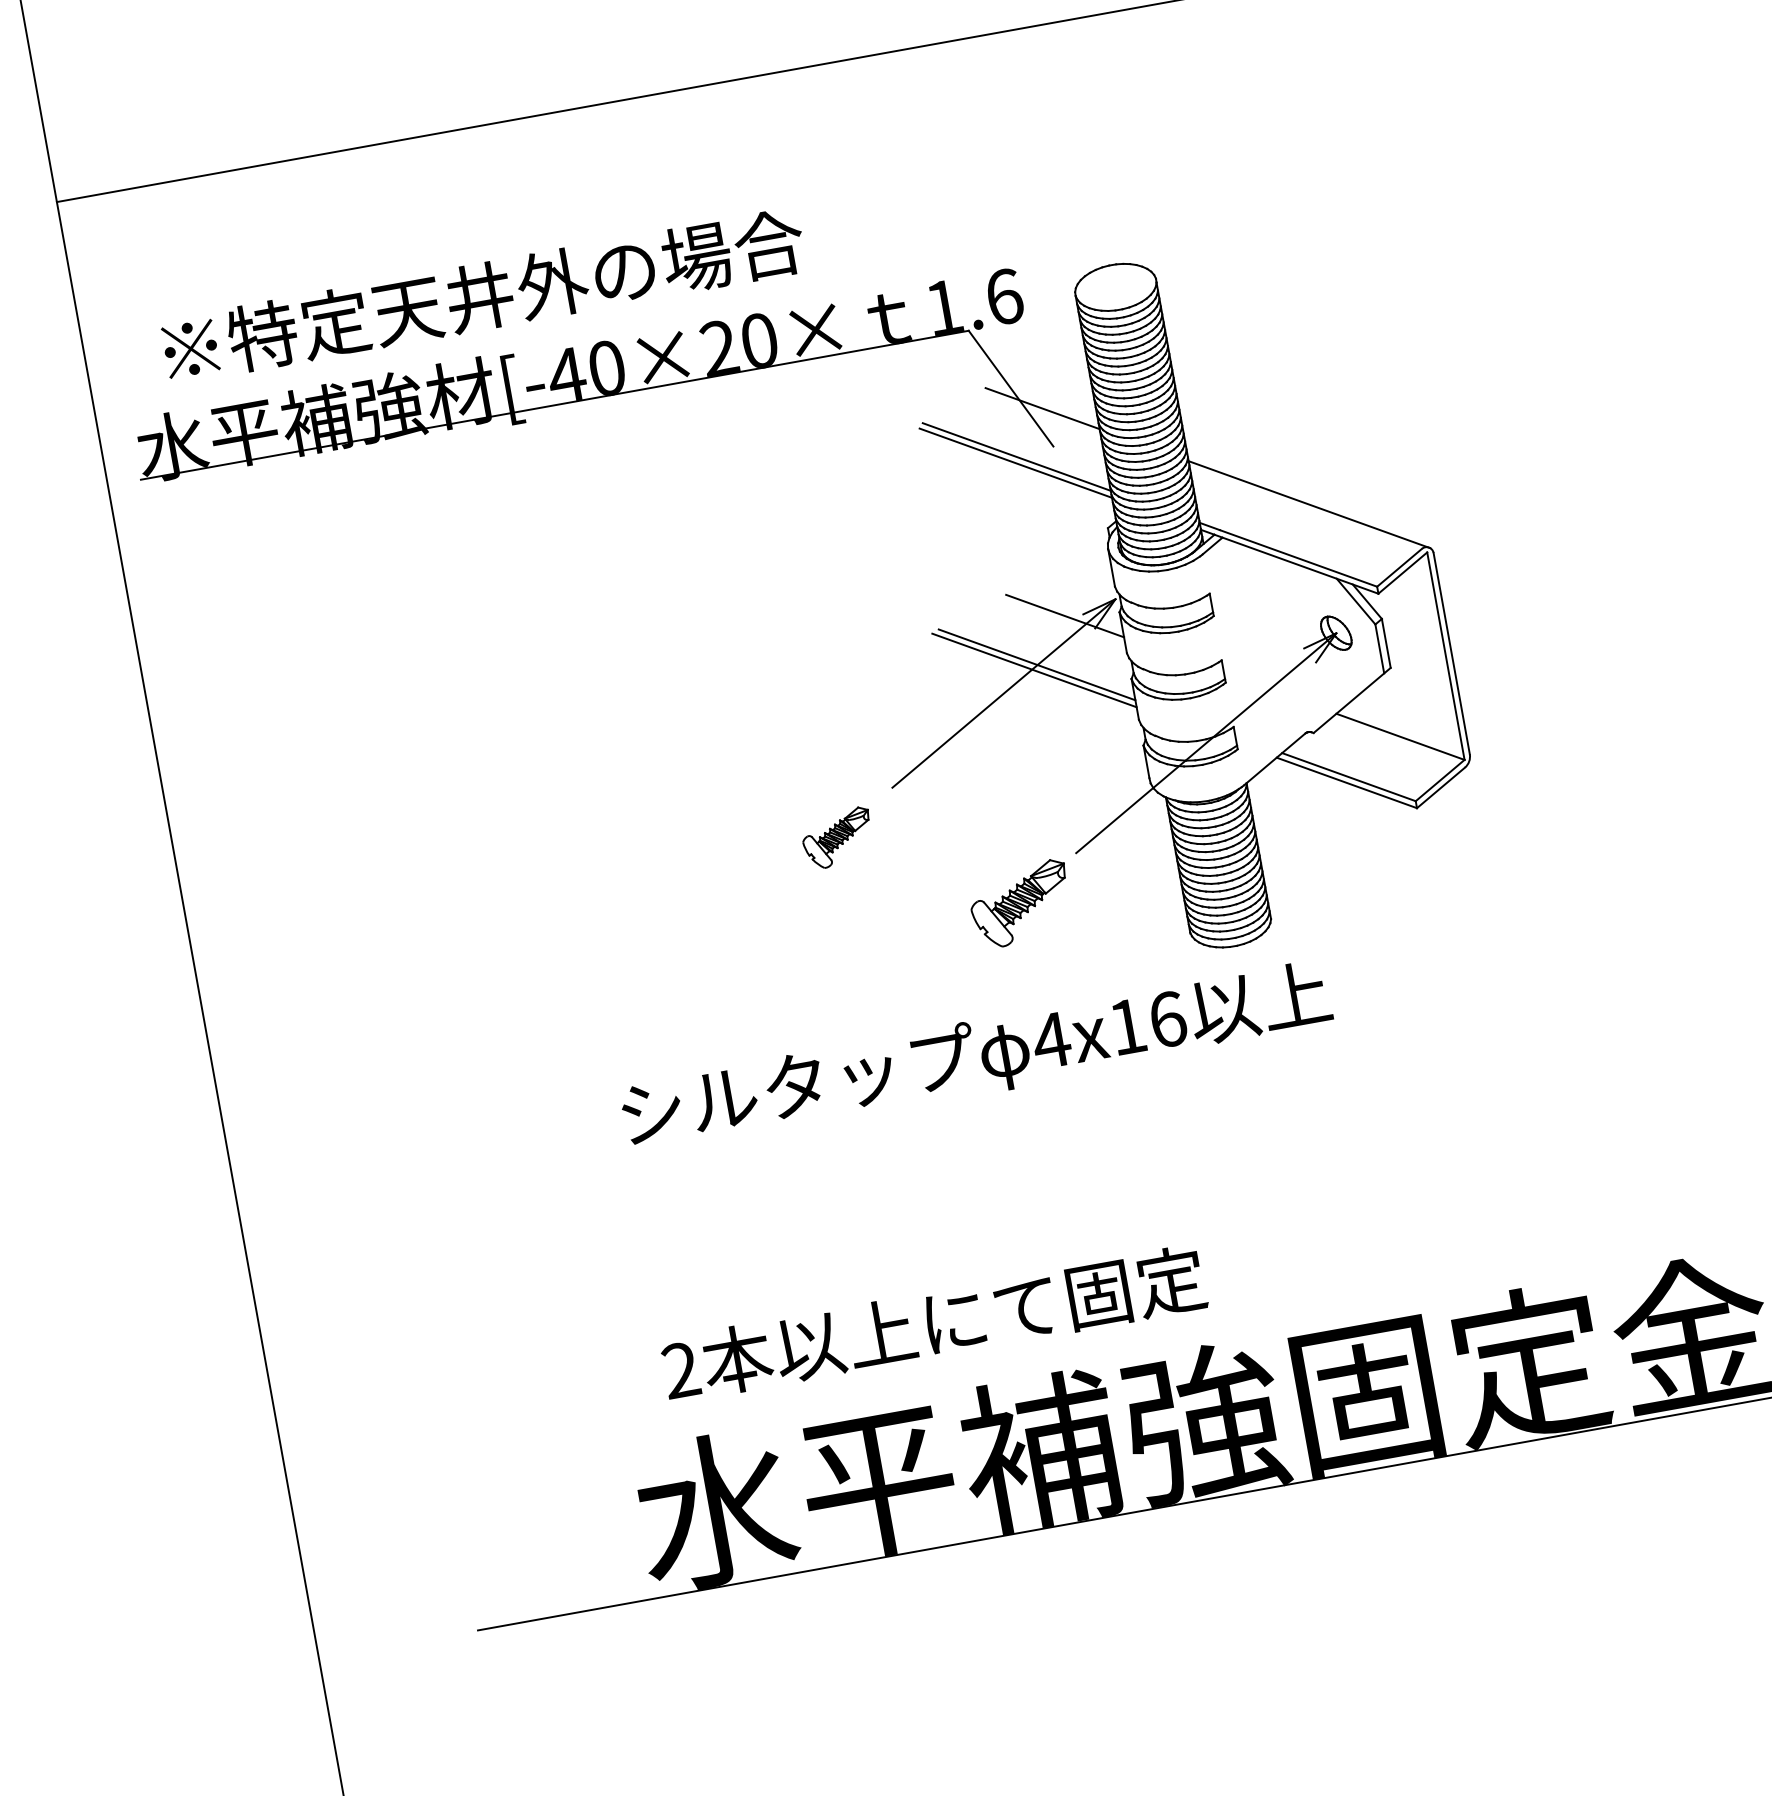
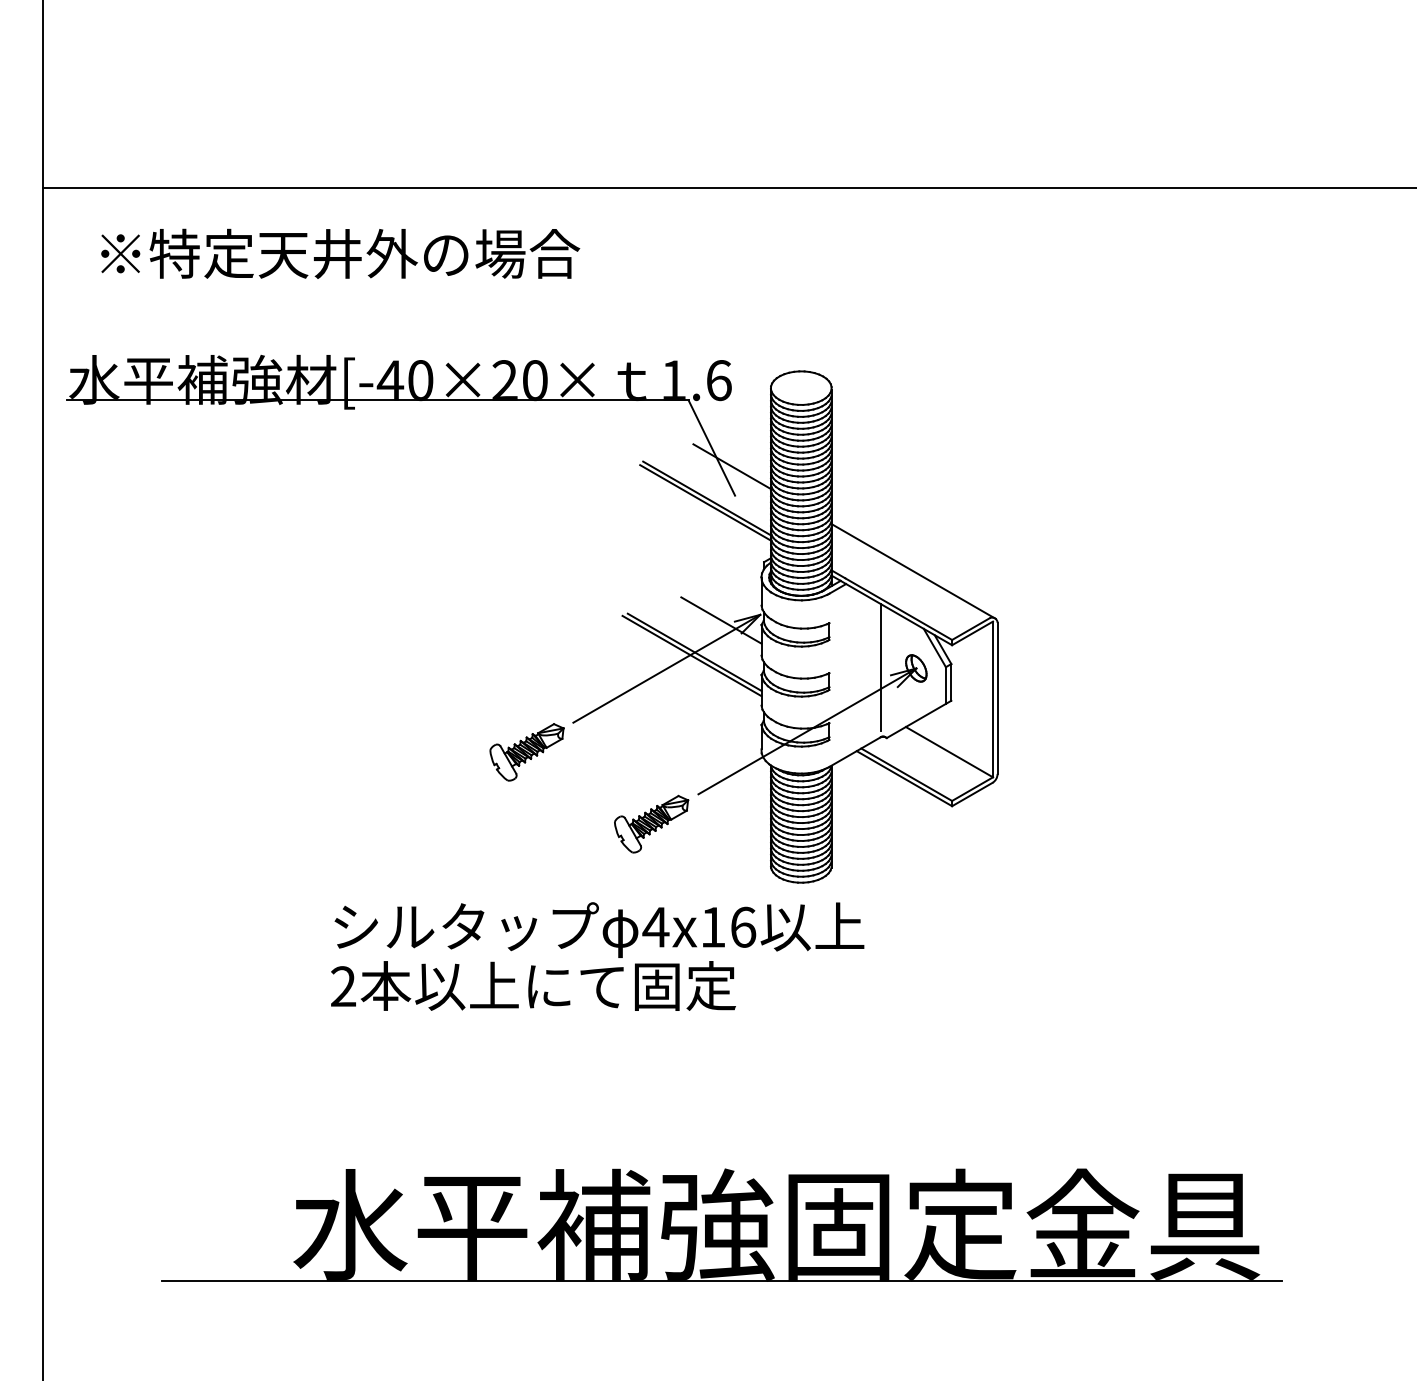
text: (483, 295) -> (340, 253), moved
line: (1288, 640) -> (880, 667), added
part: (837, 838) -> (526, 752), size x1.43
text: (933, 1323) -> (533, 985), moved

